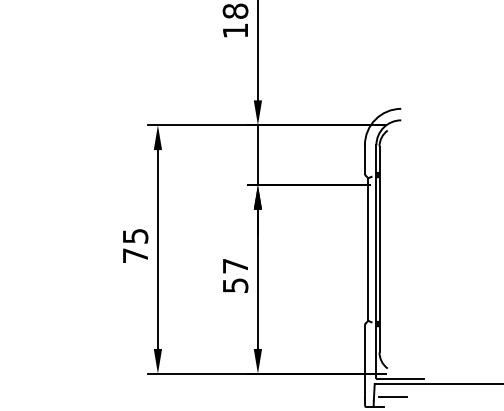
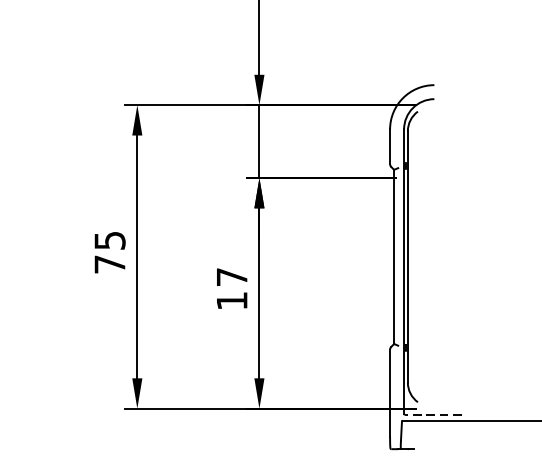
text: (235, 285) -> (232, 300), 57 -> 17
line: (399, 378) -> (432, 414), solid -> dashed
line: (392, 397) -> (423, 437), removed

